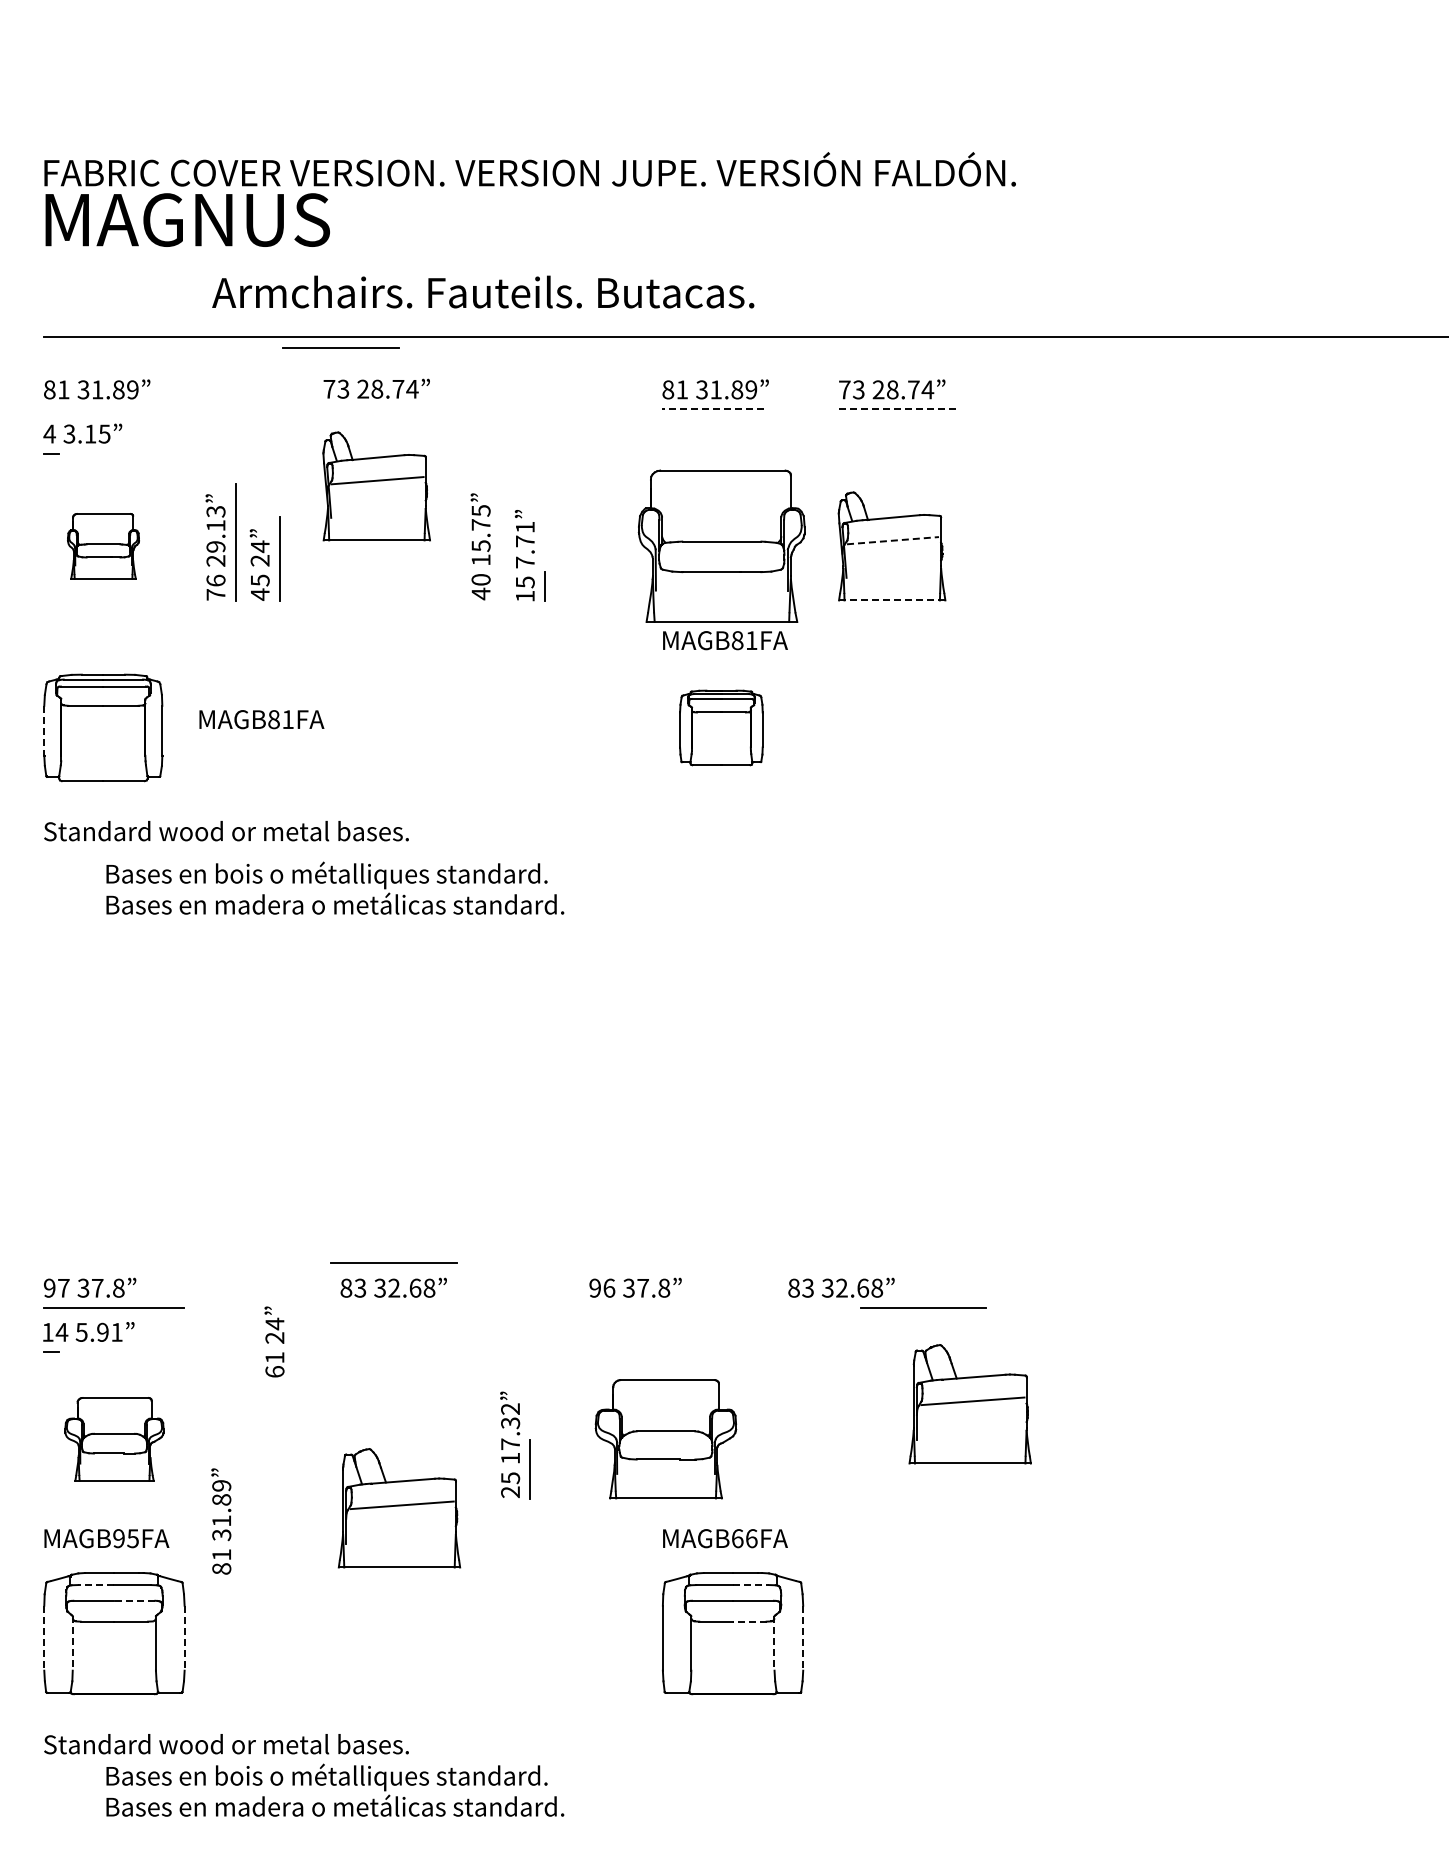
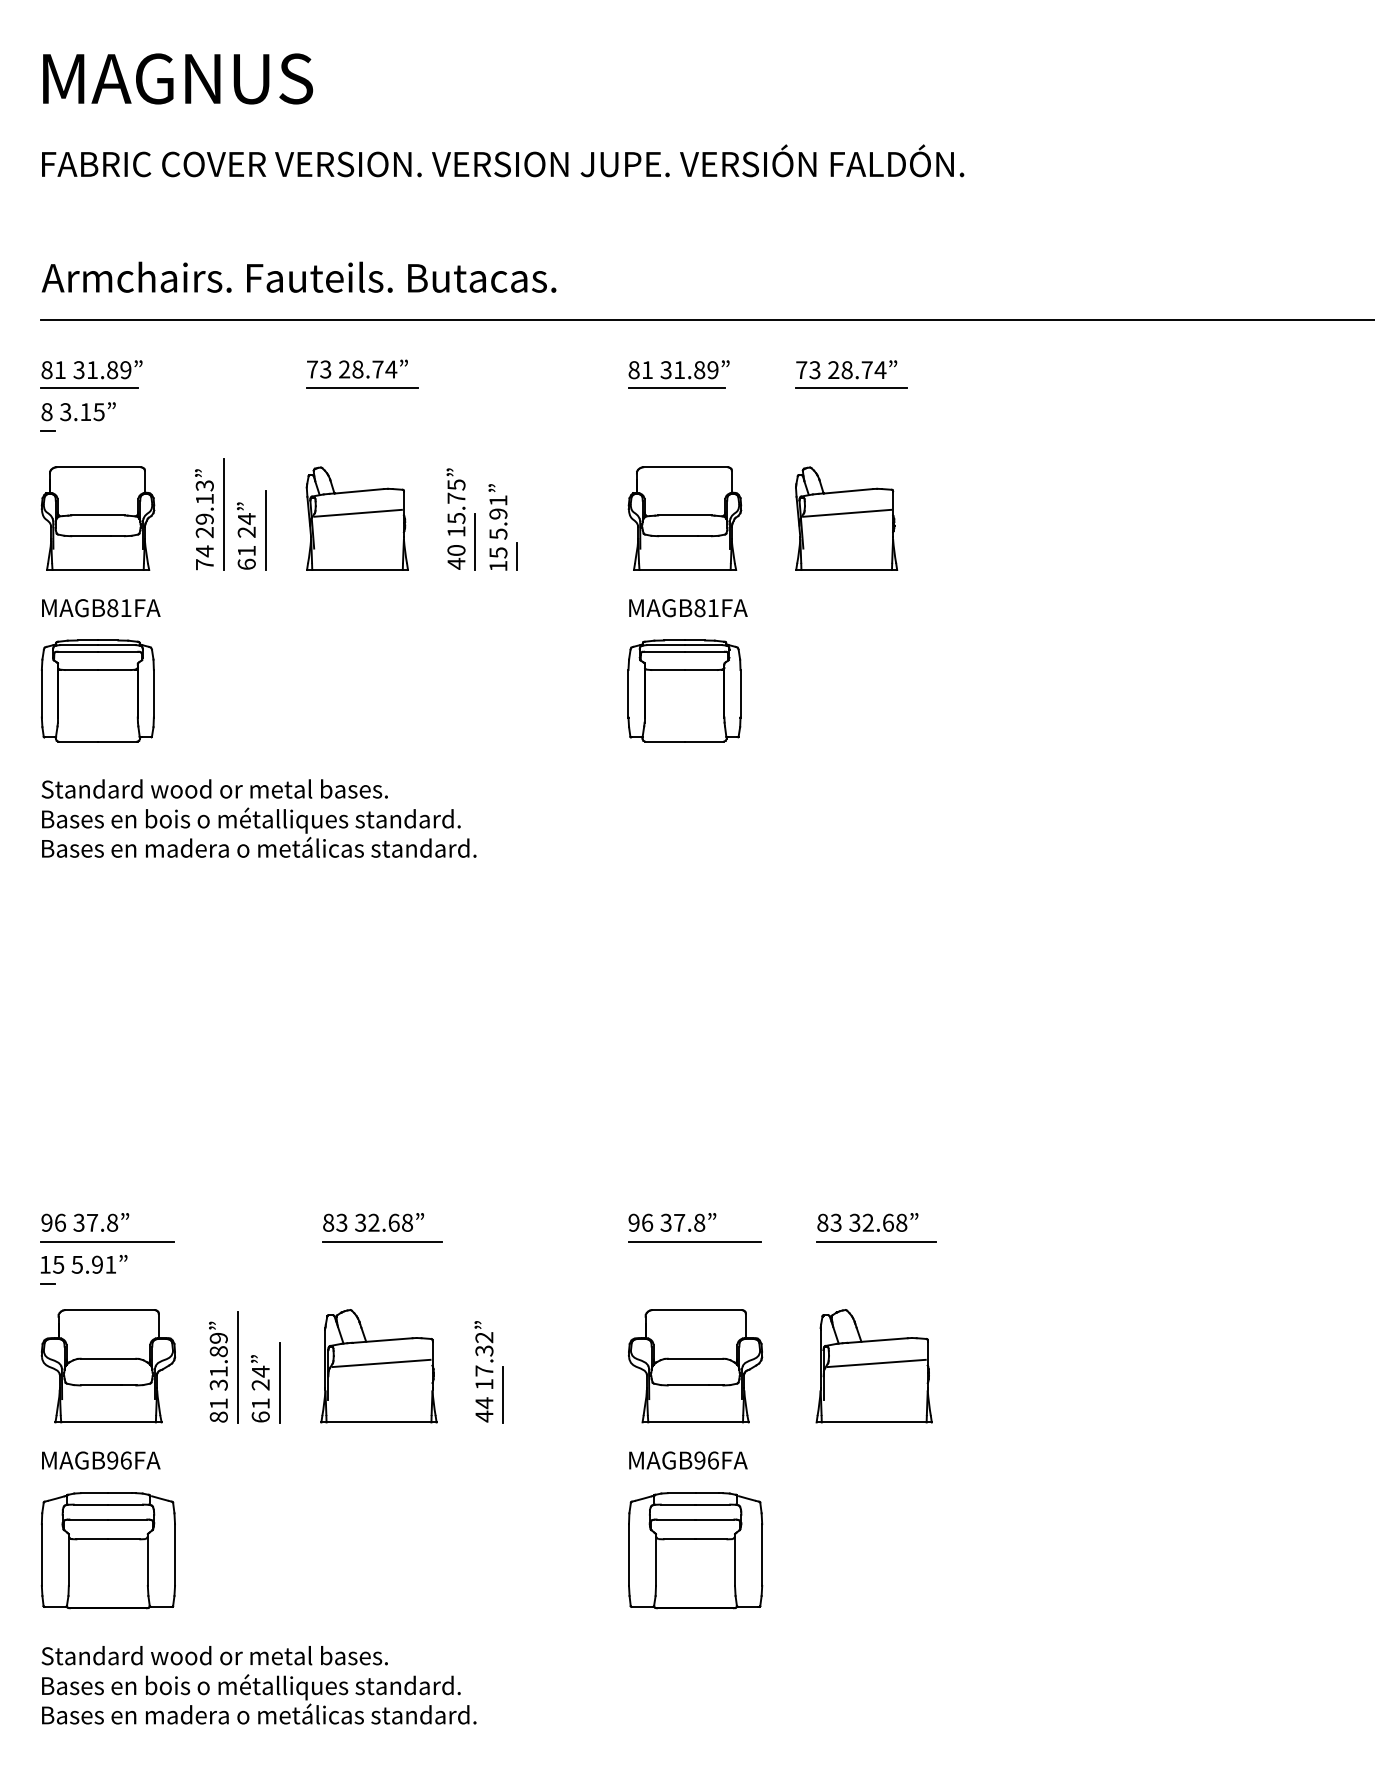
text: (187, 219) -> (177, 78), moved
text: (483, 291) -> (299, 276), moved
line: (340, 347) -> (361, 387), moved
line: (94, 409) -> (89, 388), added
line: (712, 409) -> (676, 388), dashed -> solid
line: (896, 409) -> (850, 388), dashed -> solid
text: (49, 433) -> (46, 411), 4 -> 8
part: (376, 486) -> (357, 518), moved
line: (893, 540) -> (847, 513), dashed -> solid
part: (103, 546) -> (98, 518), size x1.67
part: (721, 546) -> (684, 518), size x0.71
text: (524, 551) -> (497, 523), 7.71 -> 5.91
line: (501, 570) -> (475, 541), added
text: (215, 580) -> (204, 551), 76 -> 74
text: (259, 587) -> (246, 557), 45 -> 61
line: (892, 600) -> (846, 570), dashed -> solid
text: (261, 719) -> (100, 608), moved
part: (721, 727) -> (684, 690), size x1.43
line: (44, 731) -> (42, 694), dashed -> solid
text: (335, 887) -> (259, 832), moved
line: (393, 1262) -> (381, 1241), moved
text: (63, 1287) -> (60, 1222), 97 -> 96
text: (635, 1287) -> (672, 1222), moved
text: (841, 1287) -> (867, 1222), moved
line: (732, 1308) -> (695, 1242), added
text: (61, 1332) -> (58, 1264), 14 -> 15
text: (274, 1341) -> (260, 1388), moved
part: (969, 1404) -> (873, 1366), moved
part: (114, 1439) -> (108, 1366), size x1.43
part: (665, 1439) -> (695, 1366), moved
line: (250, 1440) -> (237, 1367), added
line: (294, 1456) -> (279, 1382), added
text: (510, 1484) -> (484, 1409), 25 -> 44
part: (399, 1508) -> (379, 1366), moved
text: (221, 1521) -> (218, 1372), moved
text: (133, 1538) -> (126, 1460), MAGB95FA -> MAGB96FA
text: (737, 1538) -> (699, 1460), MAGB66FA -> MAGB96FA
line: (95, 1585) -> (90, 1505), dashed -> solid
line: (751, 1585) -> (713, 1505), dashed -> solid
line: (134, 1600) -> (127, 1519), dashed -> solid
line: (749, 1621) -> (711, 1539), dashed -> solid
line: (44, 1638) -> (42, 1555), dashed -> solid
line: (184, 1638) -> (174, 1555), dashed -> solid
line: (803, 1638) -> (762, 1555), dashed -> solid
line: (72, 1643) -> (68, 1560), dashed -> solid
line: (774, 1643) -> (734, 1560), dashed -> solid
text: (335, 1789) -> (259, 1698), moved

